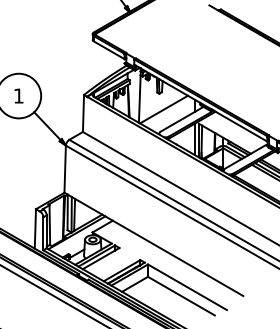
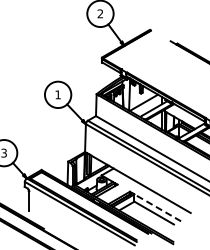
line: (187, 286) -> (157, 207), solid -> dashed

